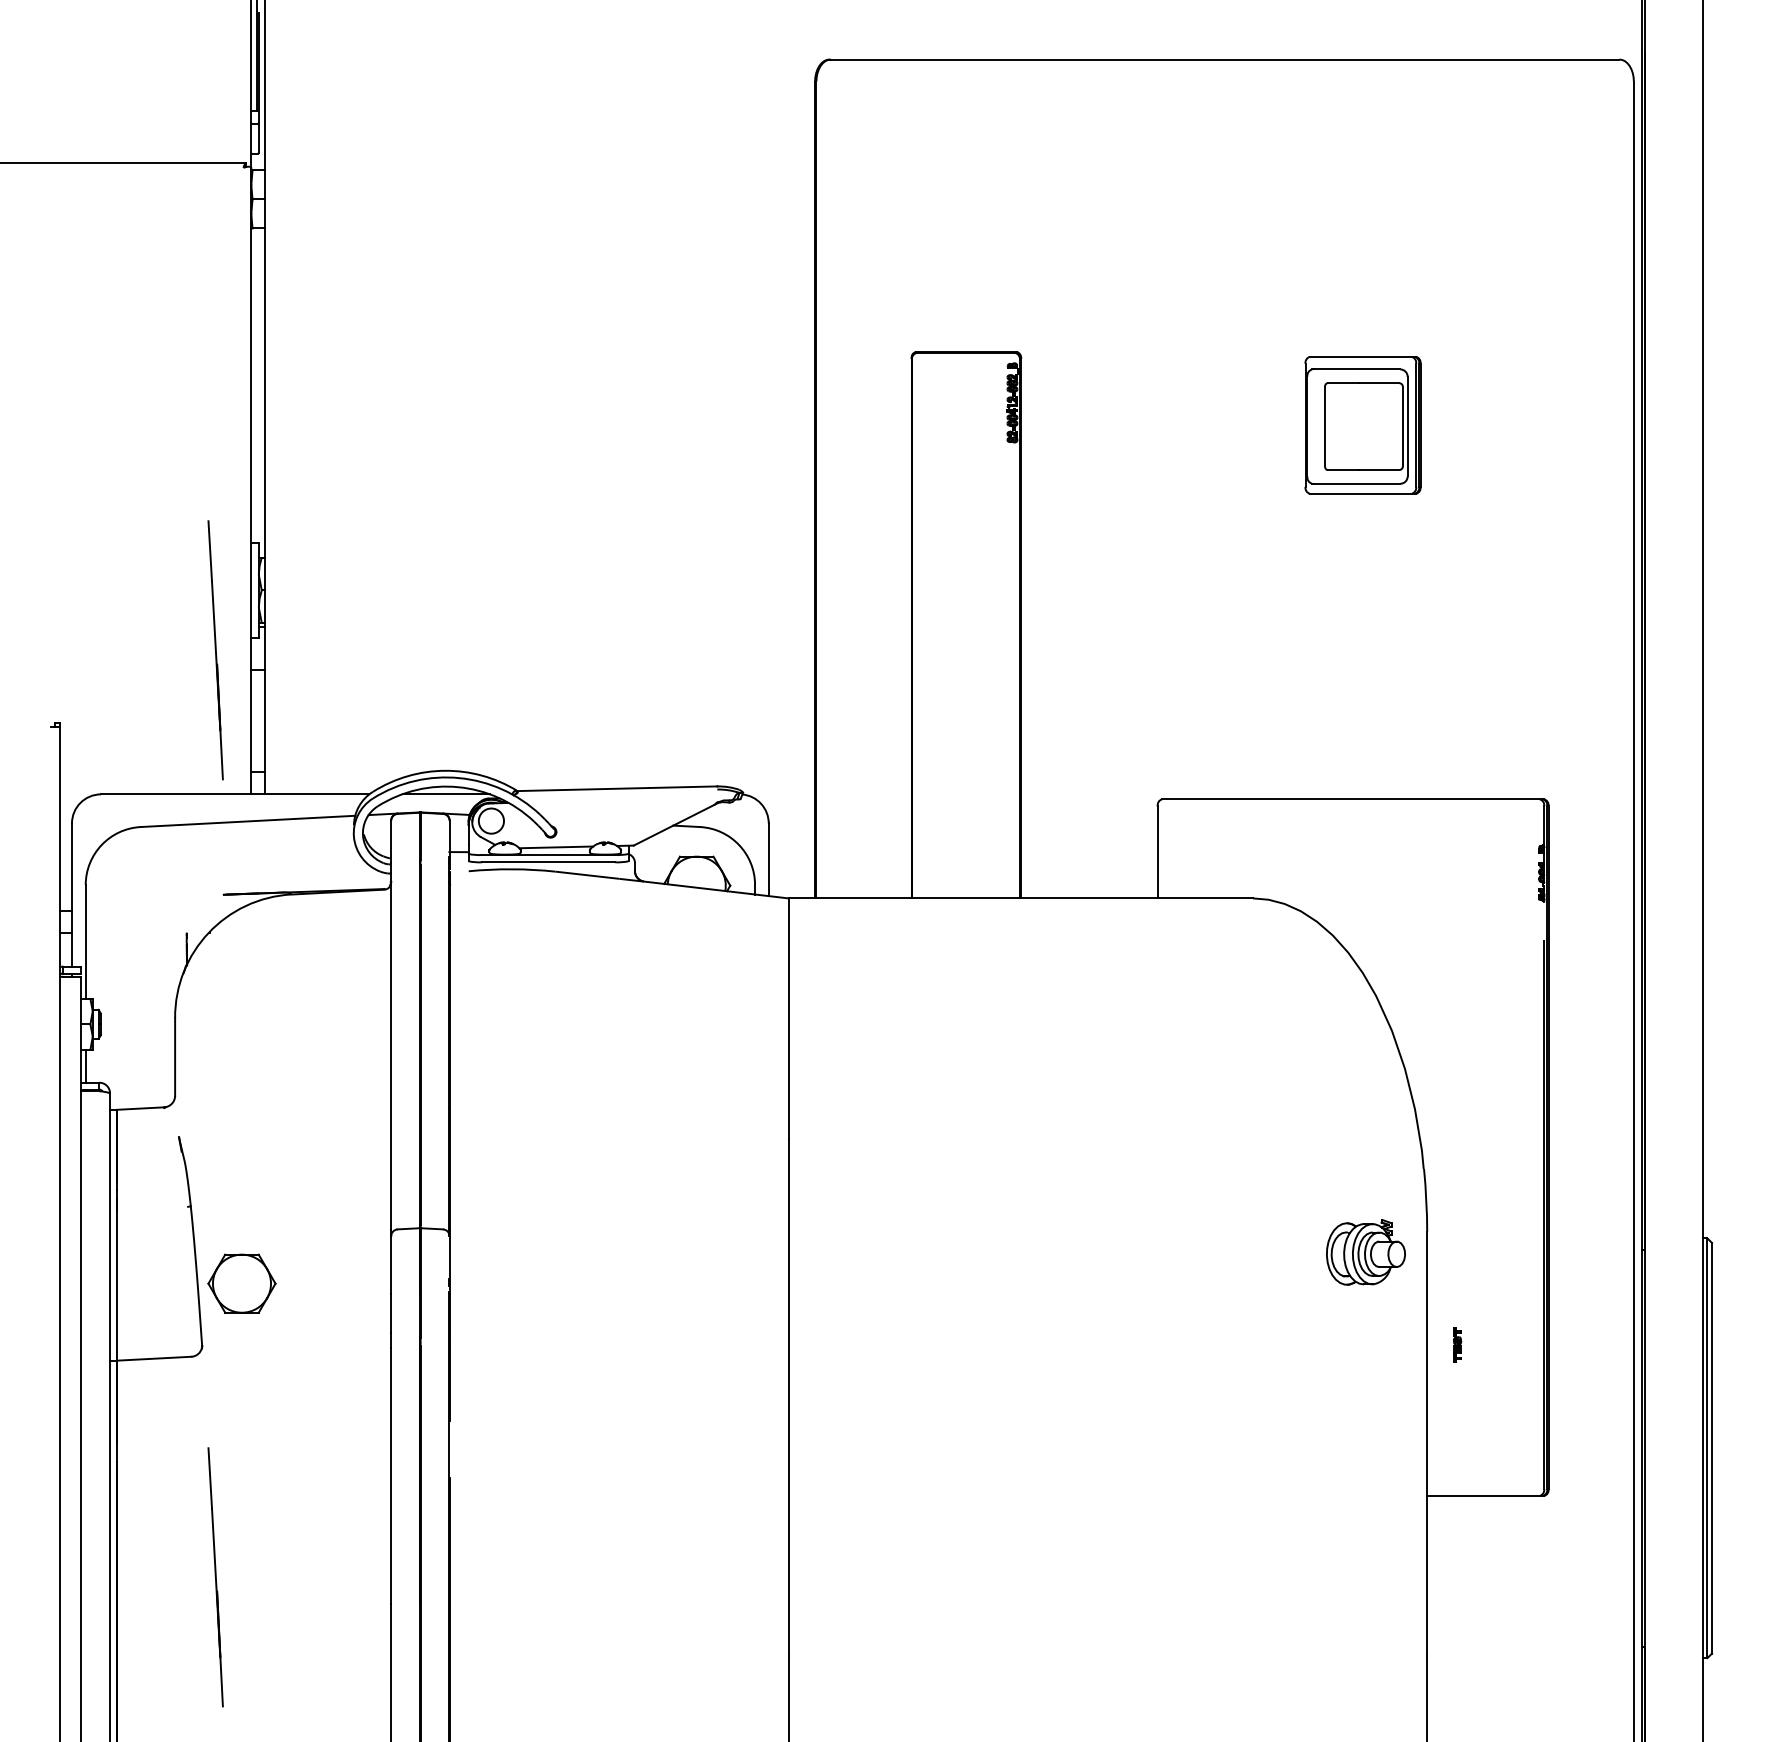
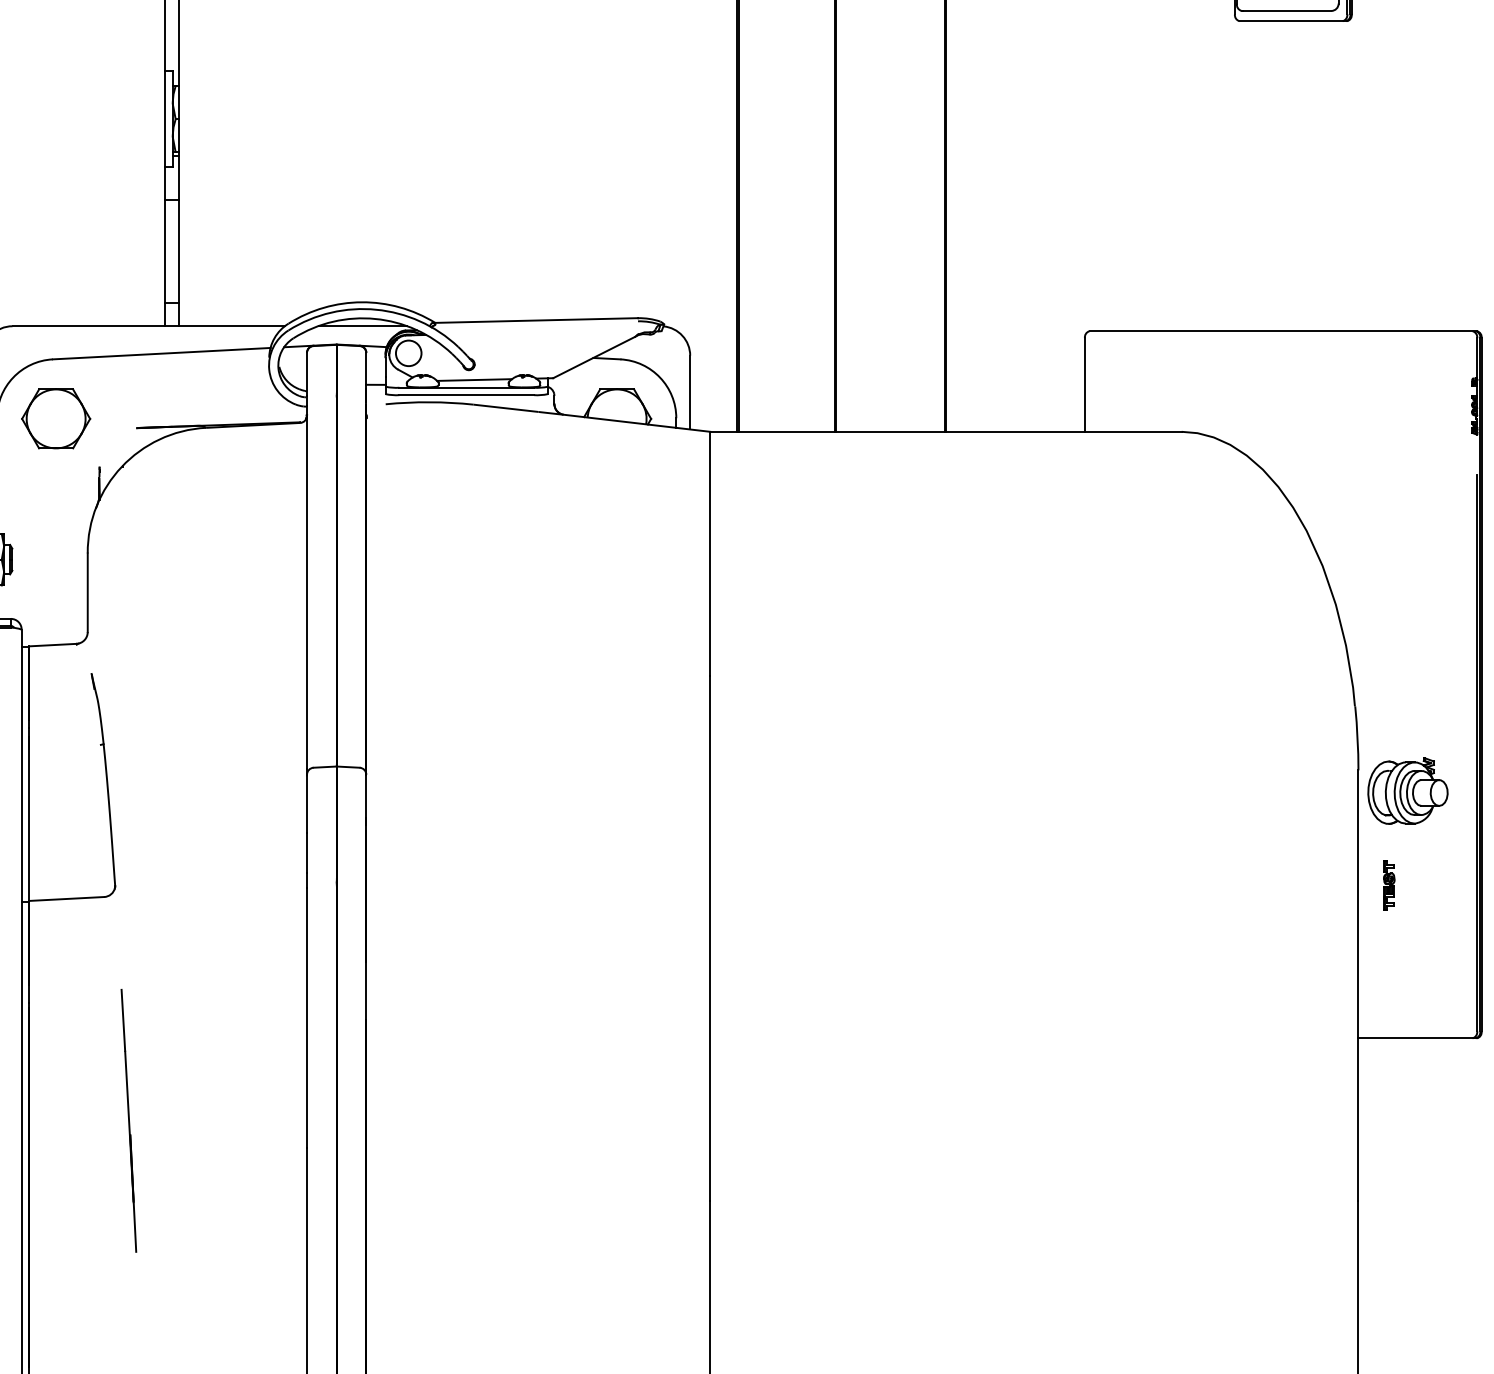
line: (215, 650) -> (128, 180), removed
part: (1365, 1252) -> (1407, 791), moved
part: (241, 1283) -> (55, 418), moved
part: (1457, 1345) -> (1389, 885), size x1.43

